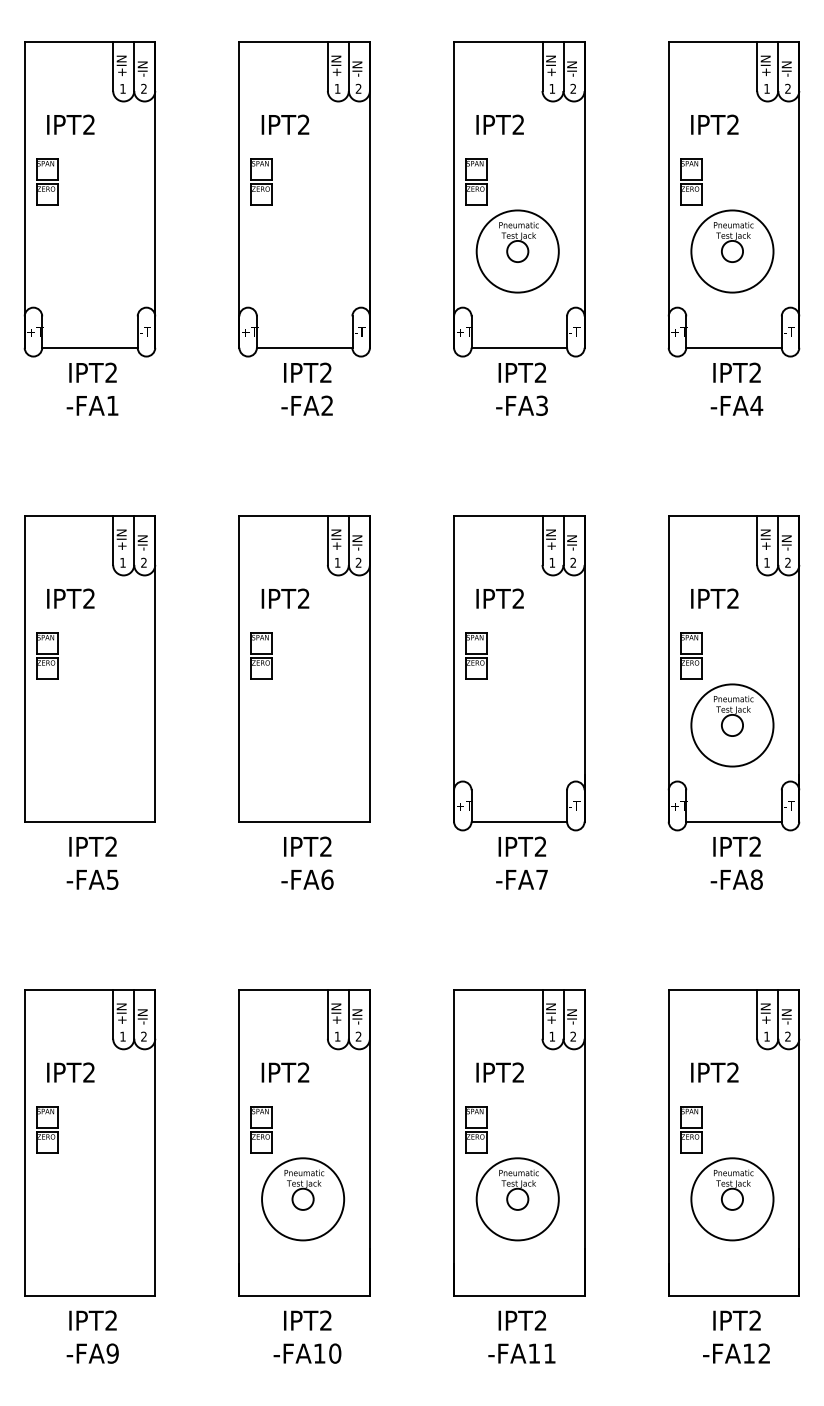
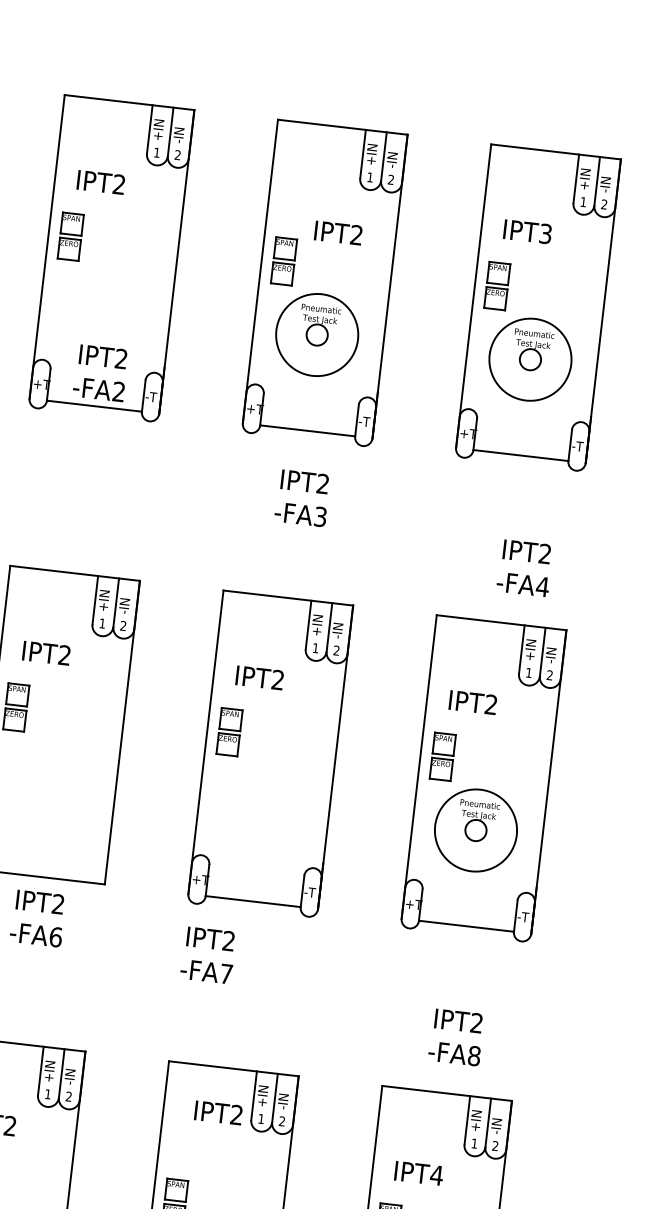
text: (499, 124) -> (337, 232), moved
text: (732, 125) -> (544, 234), IPT2 -> IPT3
text: (306, 388) -> (100, 372), moved
text: (521, 388) -> (302, 497), moved
text: (736, 388) -> (524, 567), moved
text: (521, 862) -> (208, 954), moved
text: (736, 862) -> (456, 1036), moved
text: (499, 1072) -> (217, 1112), moved
text: (732, 1072) -> (436, 1175), IPT2 -> IPT4

